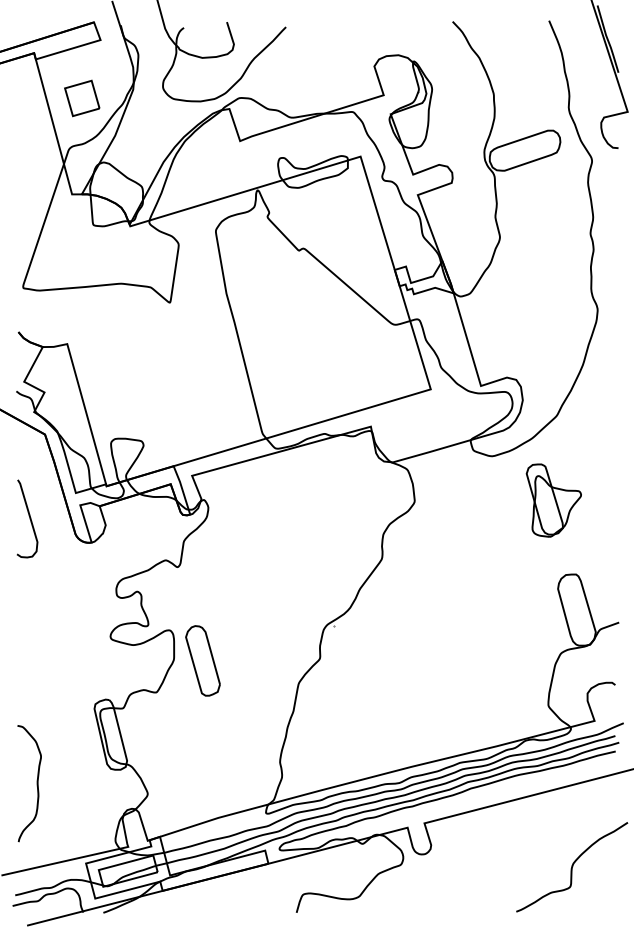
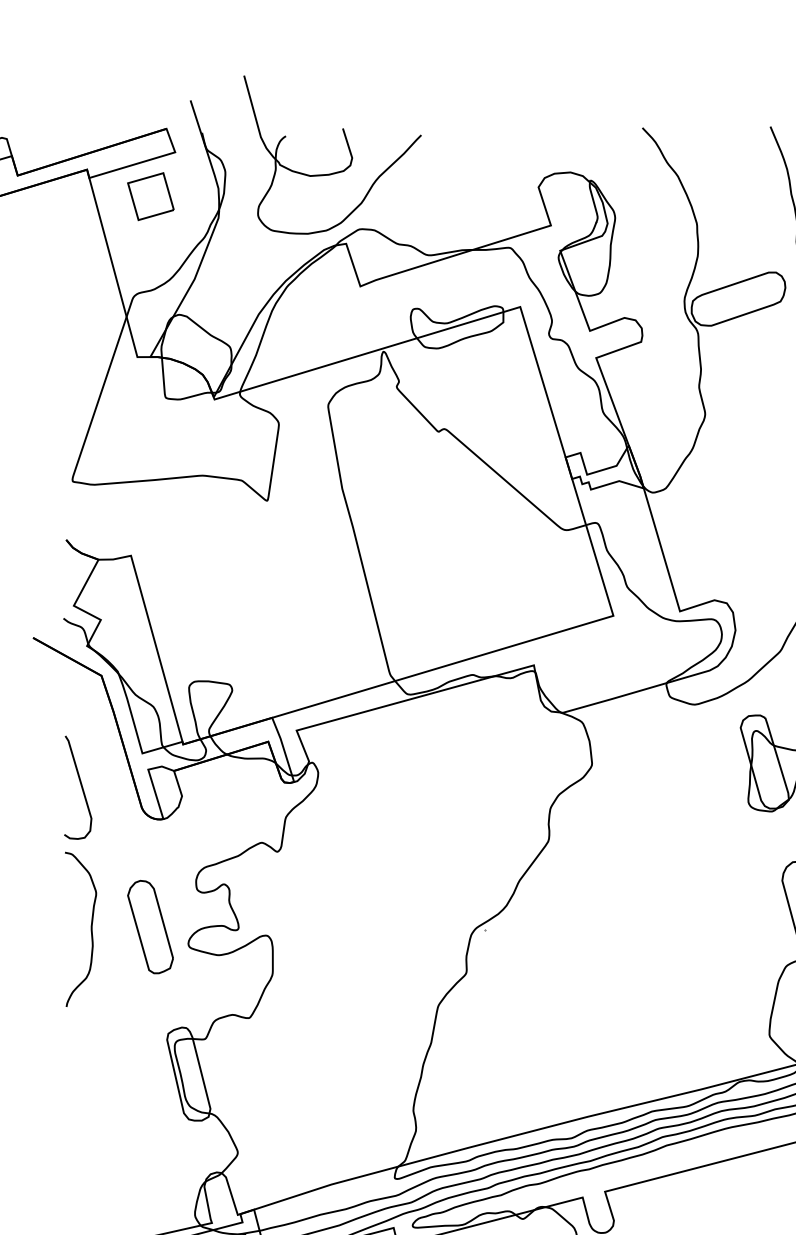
part: (82, 98) -> (151, 196), moved
part: (202, 660) -> (149, 926), moved
curve: (36, 783) -> (90, 929), moved

